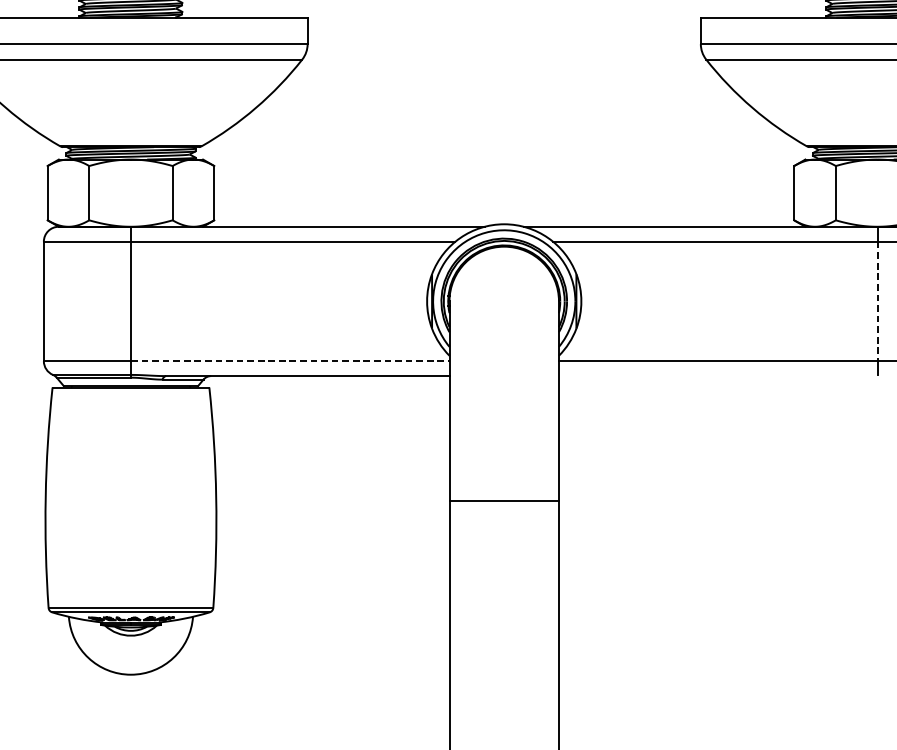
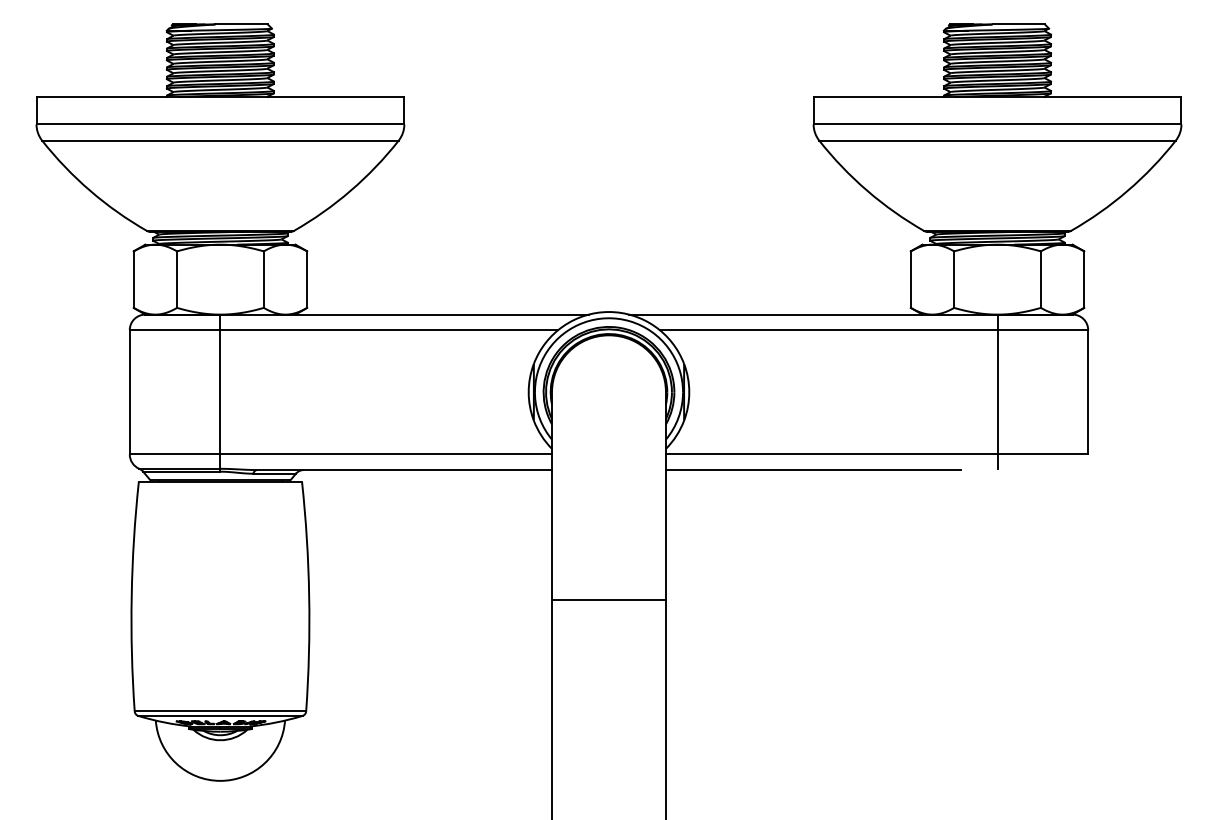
line: (877, 301) -> (997, 392), dashed -> solid
line: (290, 361) -> (386, 454), dashed -> solid
line: (700, 376) -> (813, 470), added

